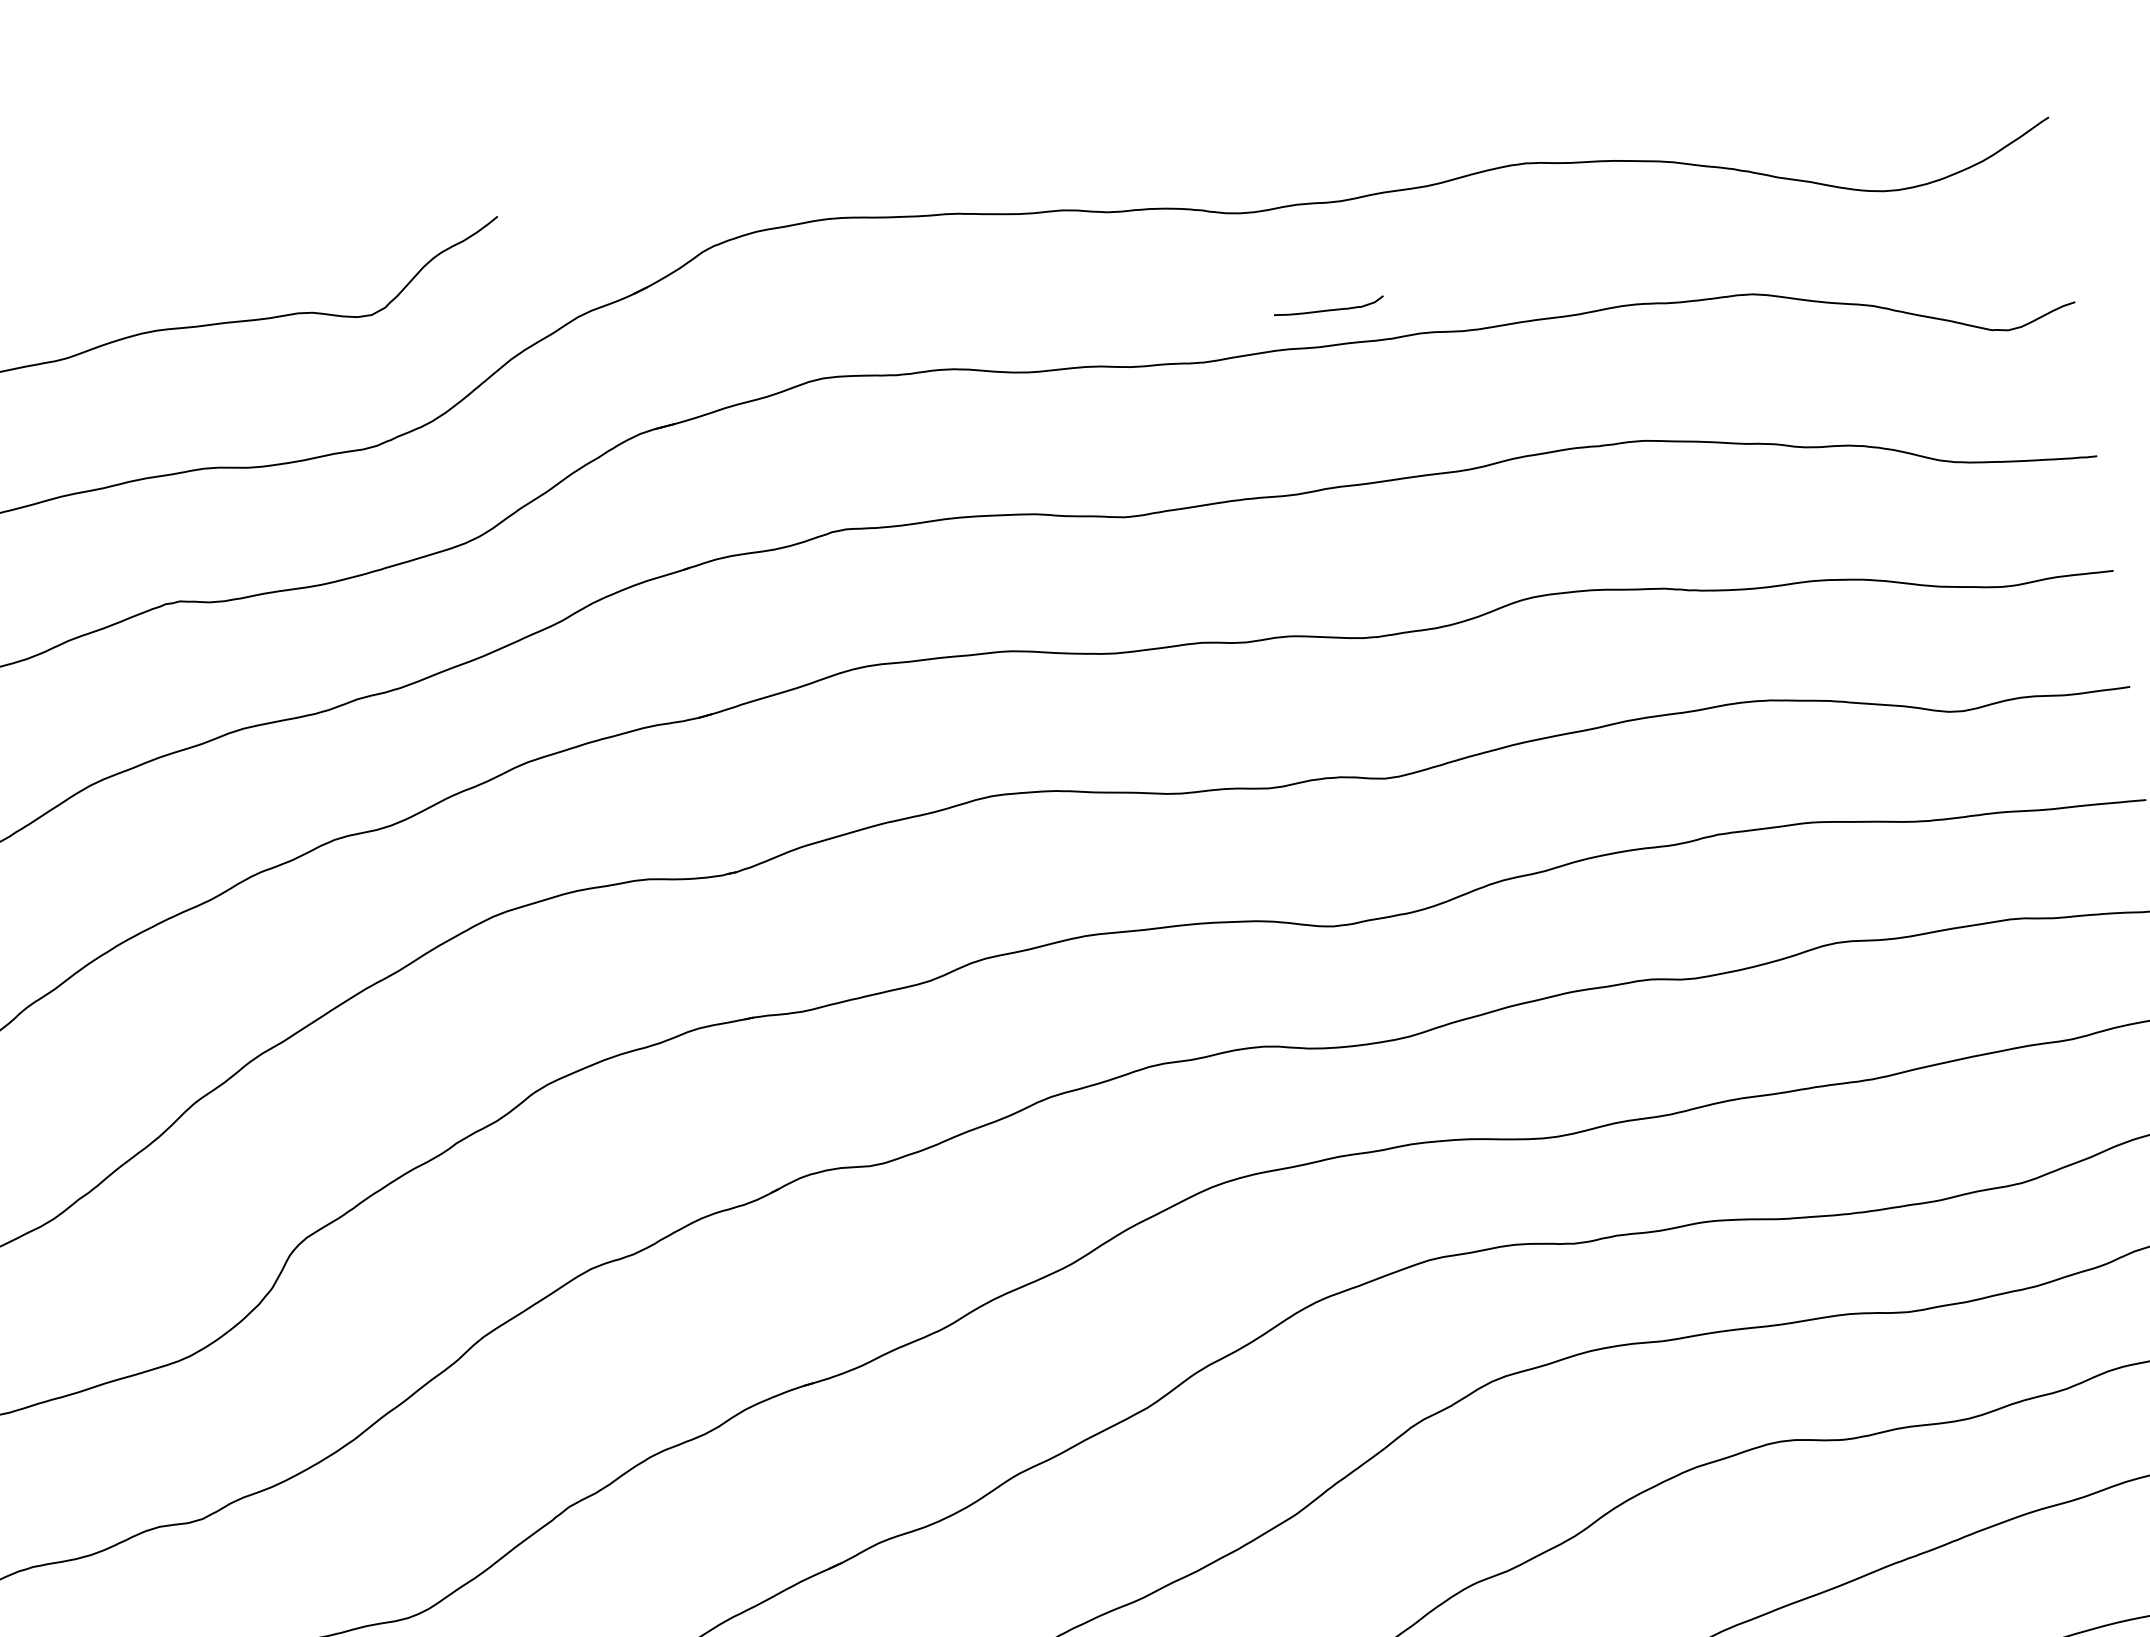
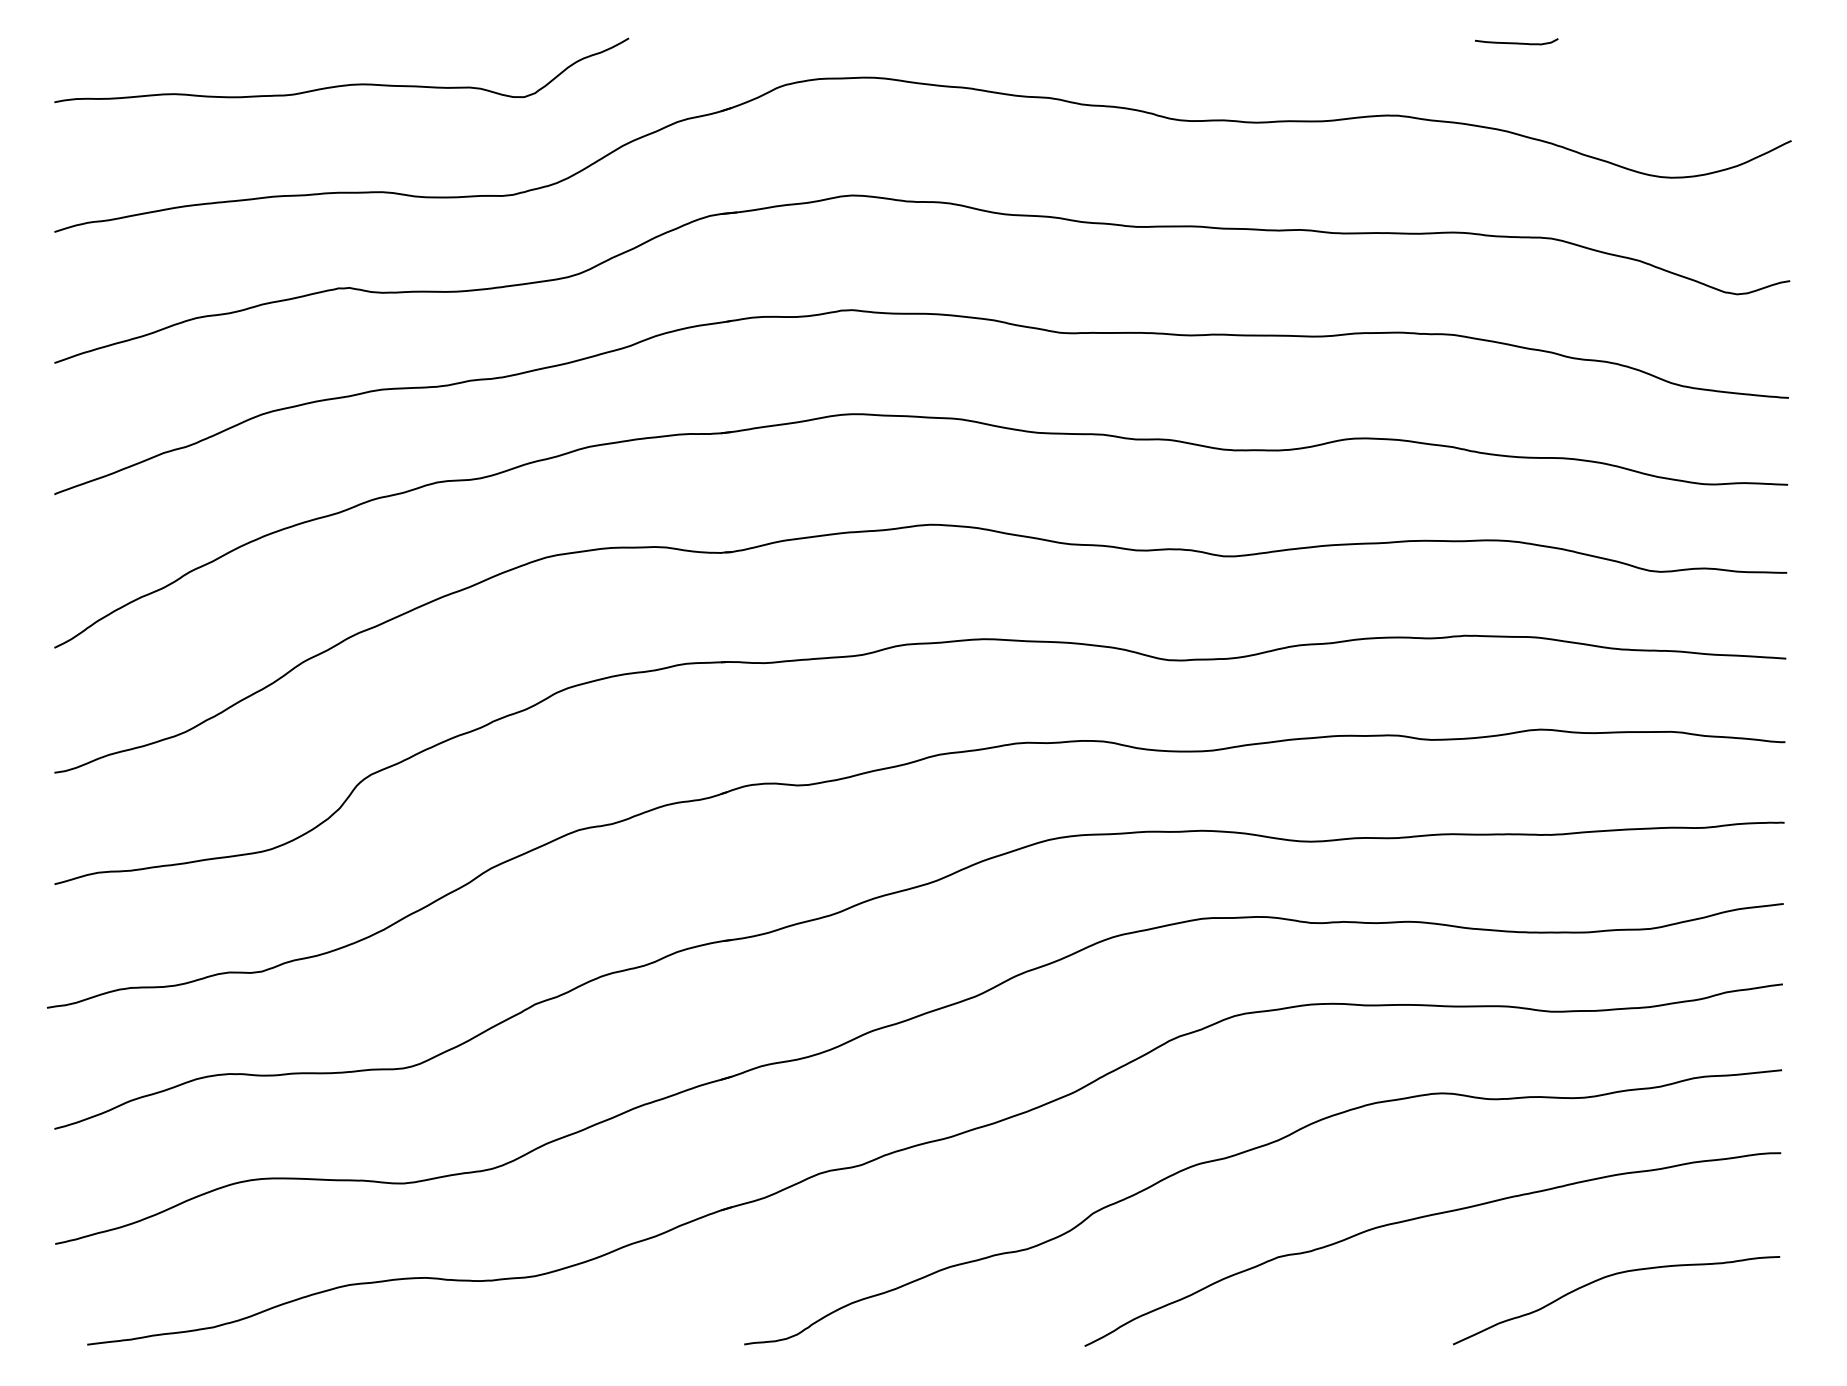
curve: (1329, 309) -> (1516, 42), moved

